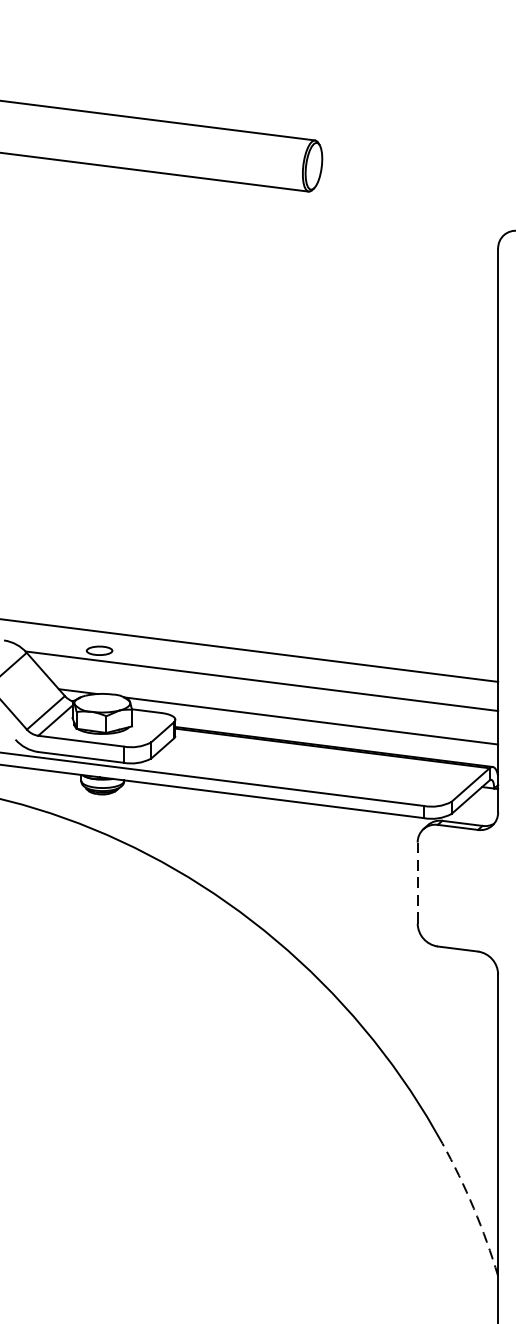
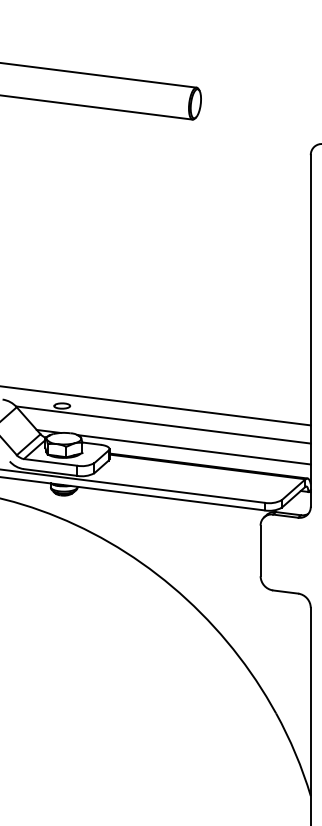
line: (417, 882) -> (260, 550), dashed -> solid
arc: (473, 1207) -> (295, 753), dashed -> solid

